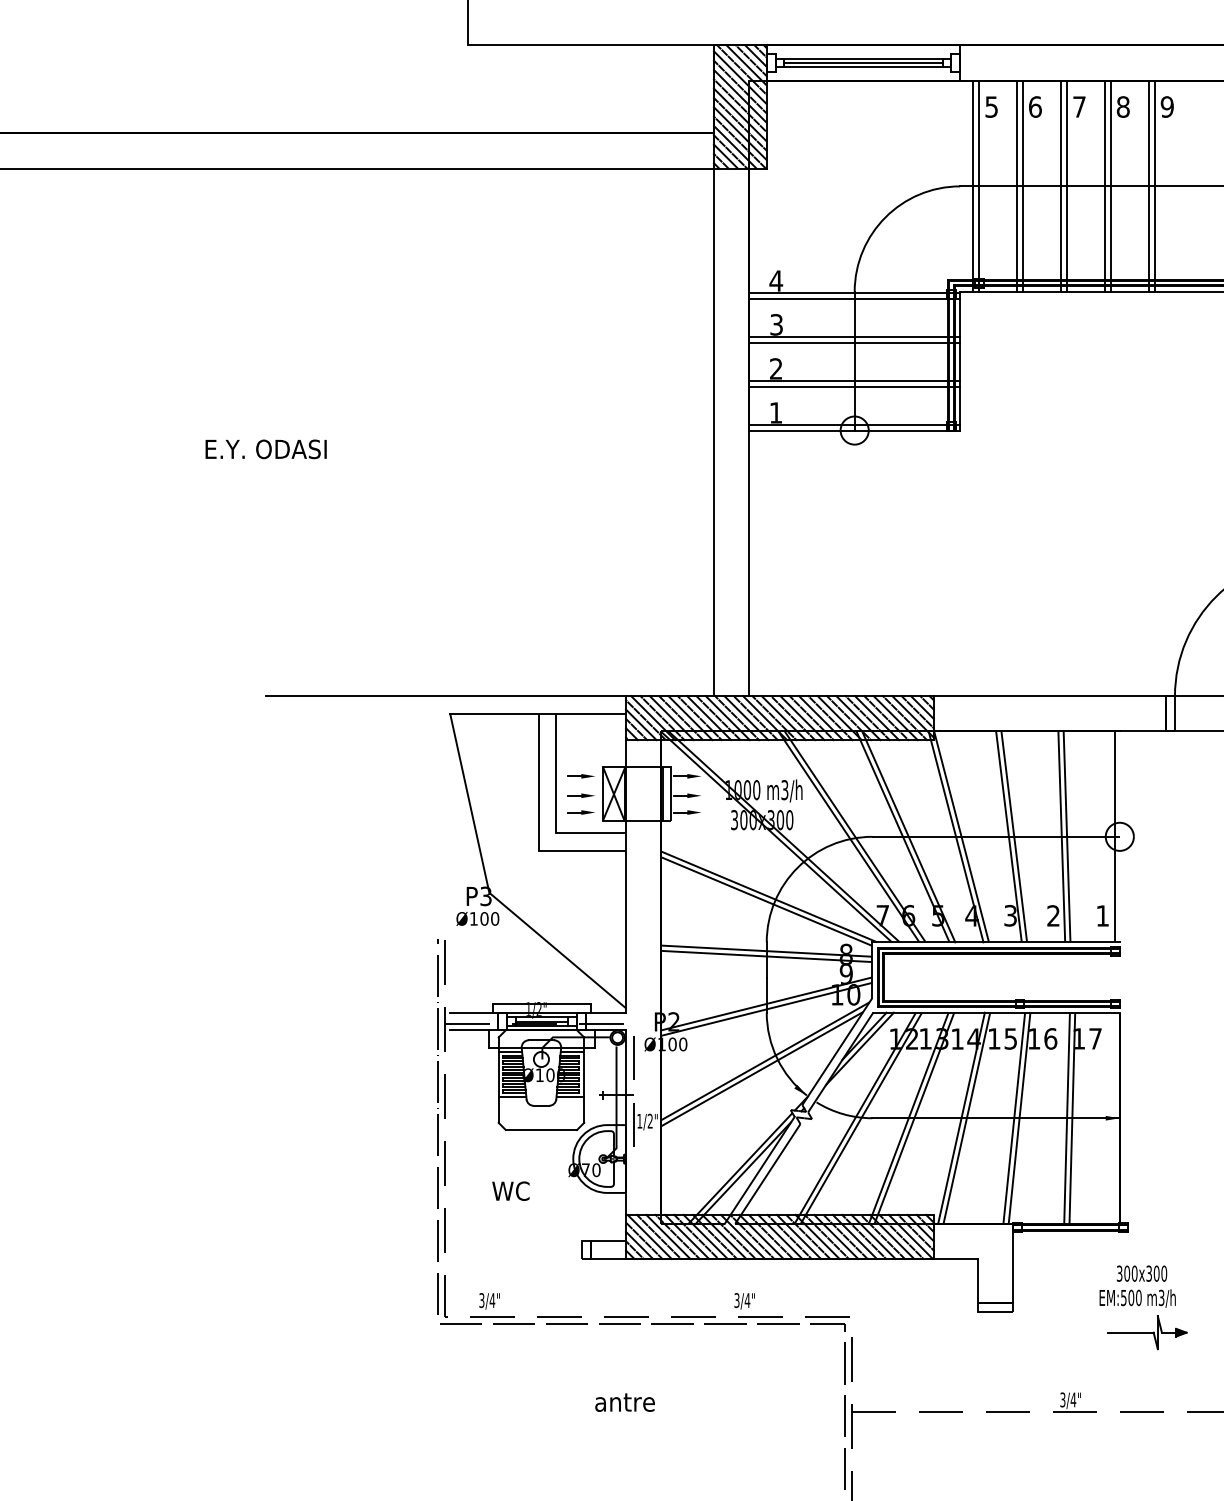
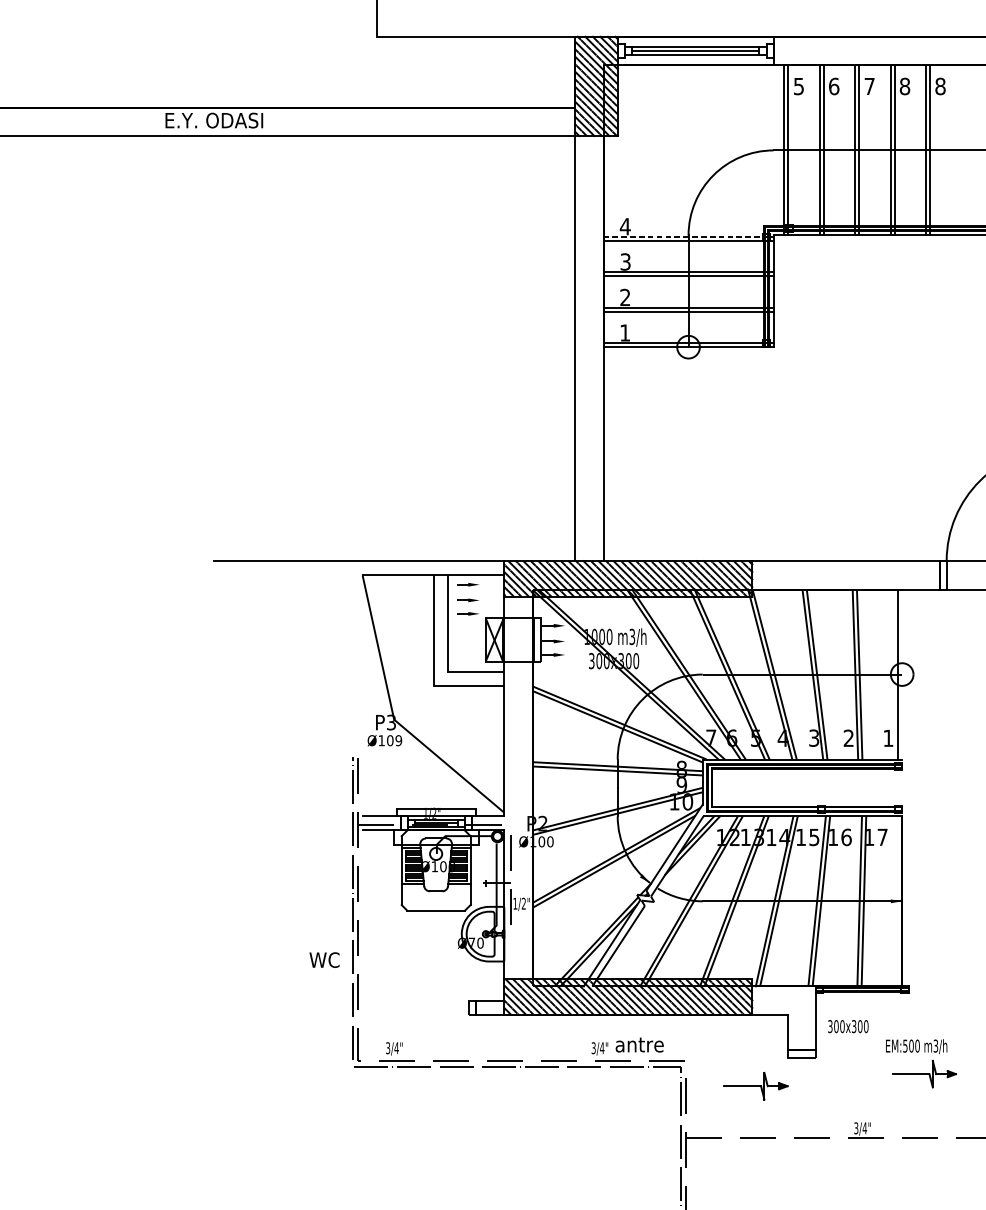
text: (1166, 106) -> (939, 86), 9 -> 8
line: (848, 293) -> (683, 236), solid -> dashed
text: (265, 449) -> (213, 120), moved
part: (580, 794) -> (467, 599), moved
text: (495, 918) -> (399, 740), Ø100 -> Ø109
text: (510, 1190) -> (324, 959), moved
text: (1141, 1273) -> (847, 1026), moved
part: (938, 1347) -> (756, 1086), added
text: (624, 1402) -> (639, 1044), moved

